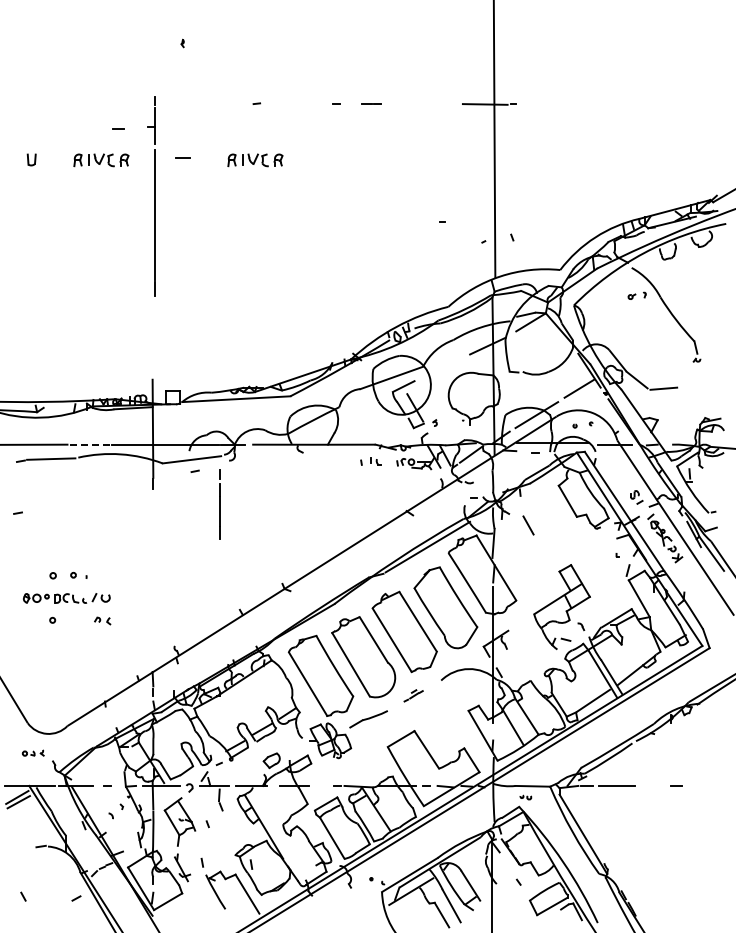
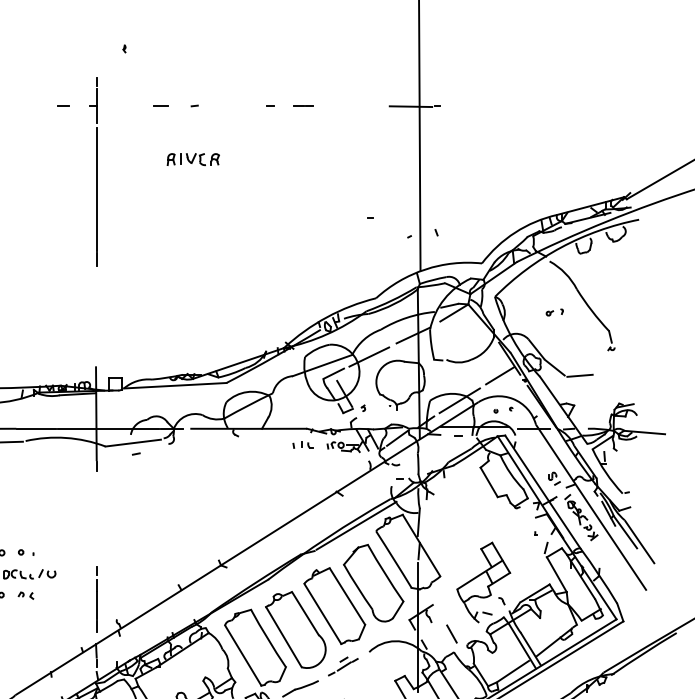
line: (118, 128) -> (63, 105), moved
line: (182, 157) -> (160, 105), moved
part: (101, 160) -> (47, 159), removed
part: (151, 196) -> (93, 172), moved
part: (636, 295) -> (554, 312), moved
line: (441, 368) -> (369, 356), added
line: (90, 444) -> (37, 428), dashed -> solid
line: (219, 504) -> (95, 599), moved
line: (528, 525) -> (451, 634), moved
part: (102, 620) -> (25, 595), moved
part: (413, 695) -> (343, 666), size x1.67

